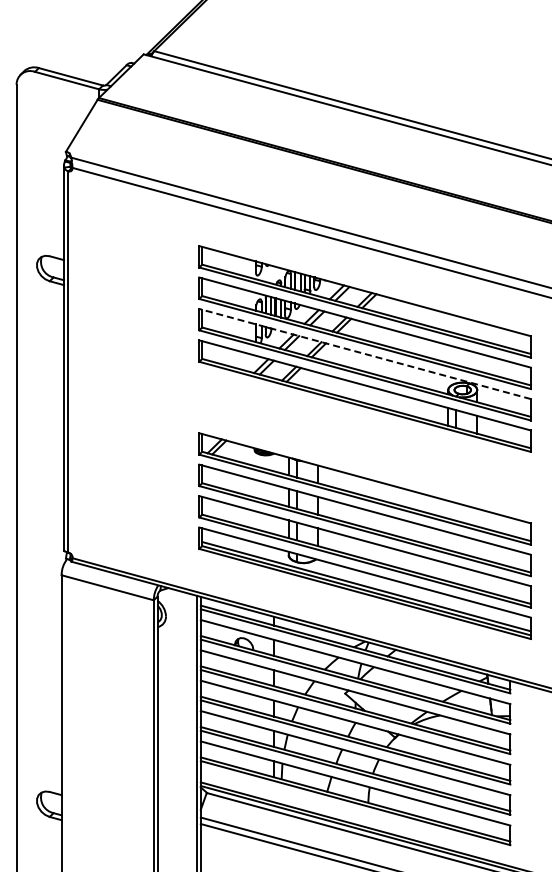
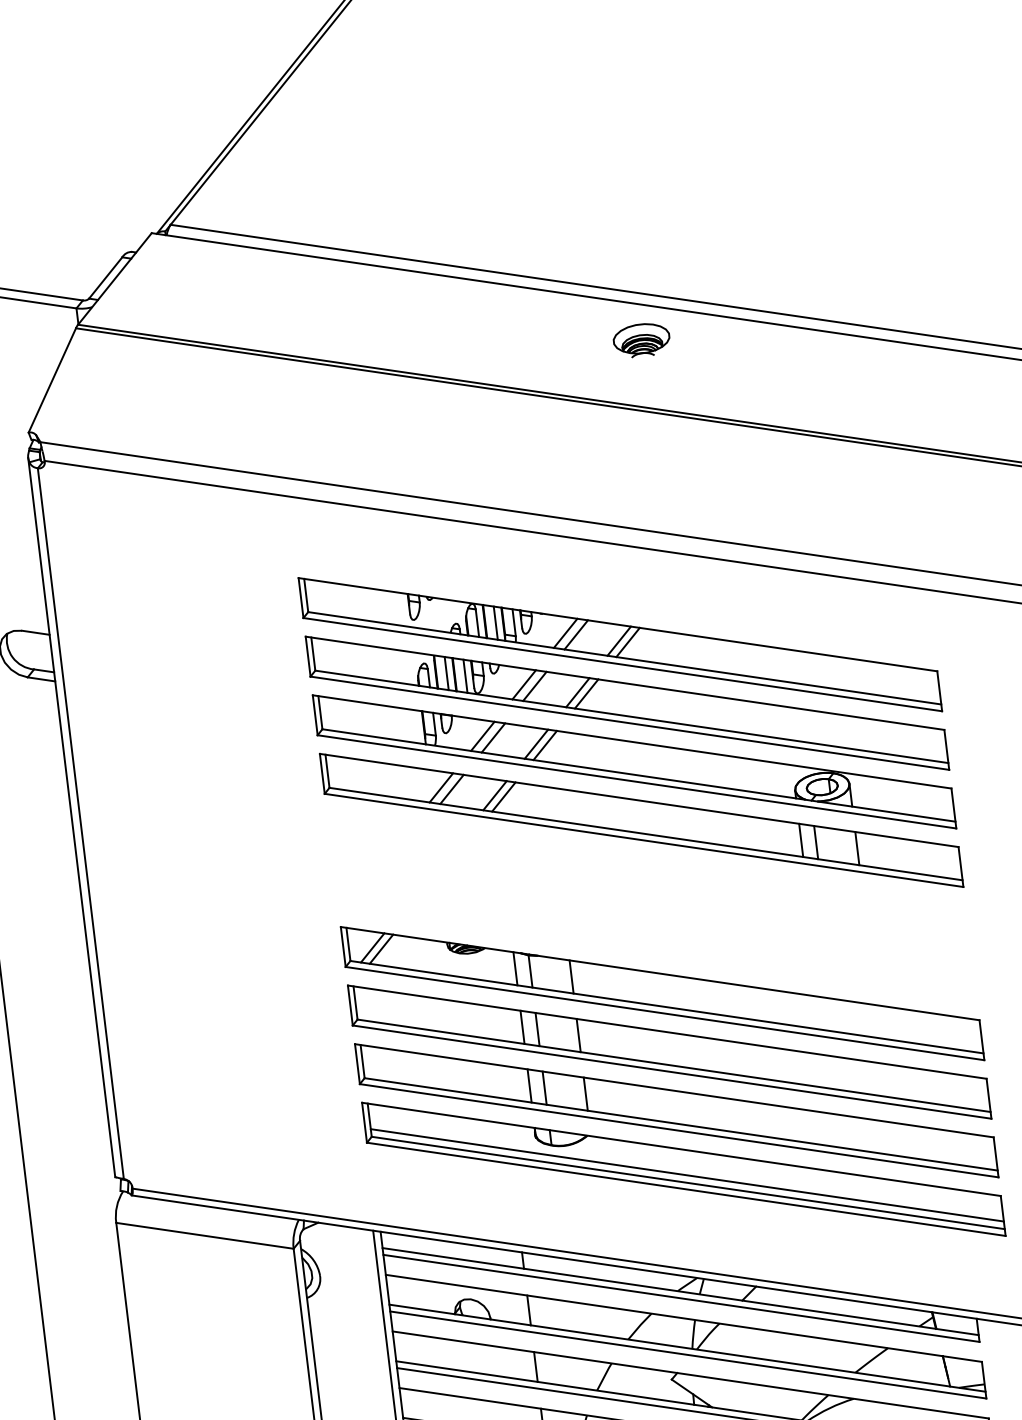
part: (395, 142) -> (641, 340), added
line: (365, 354) -> (632, 742), dashed -> solid

